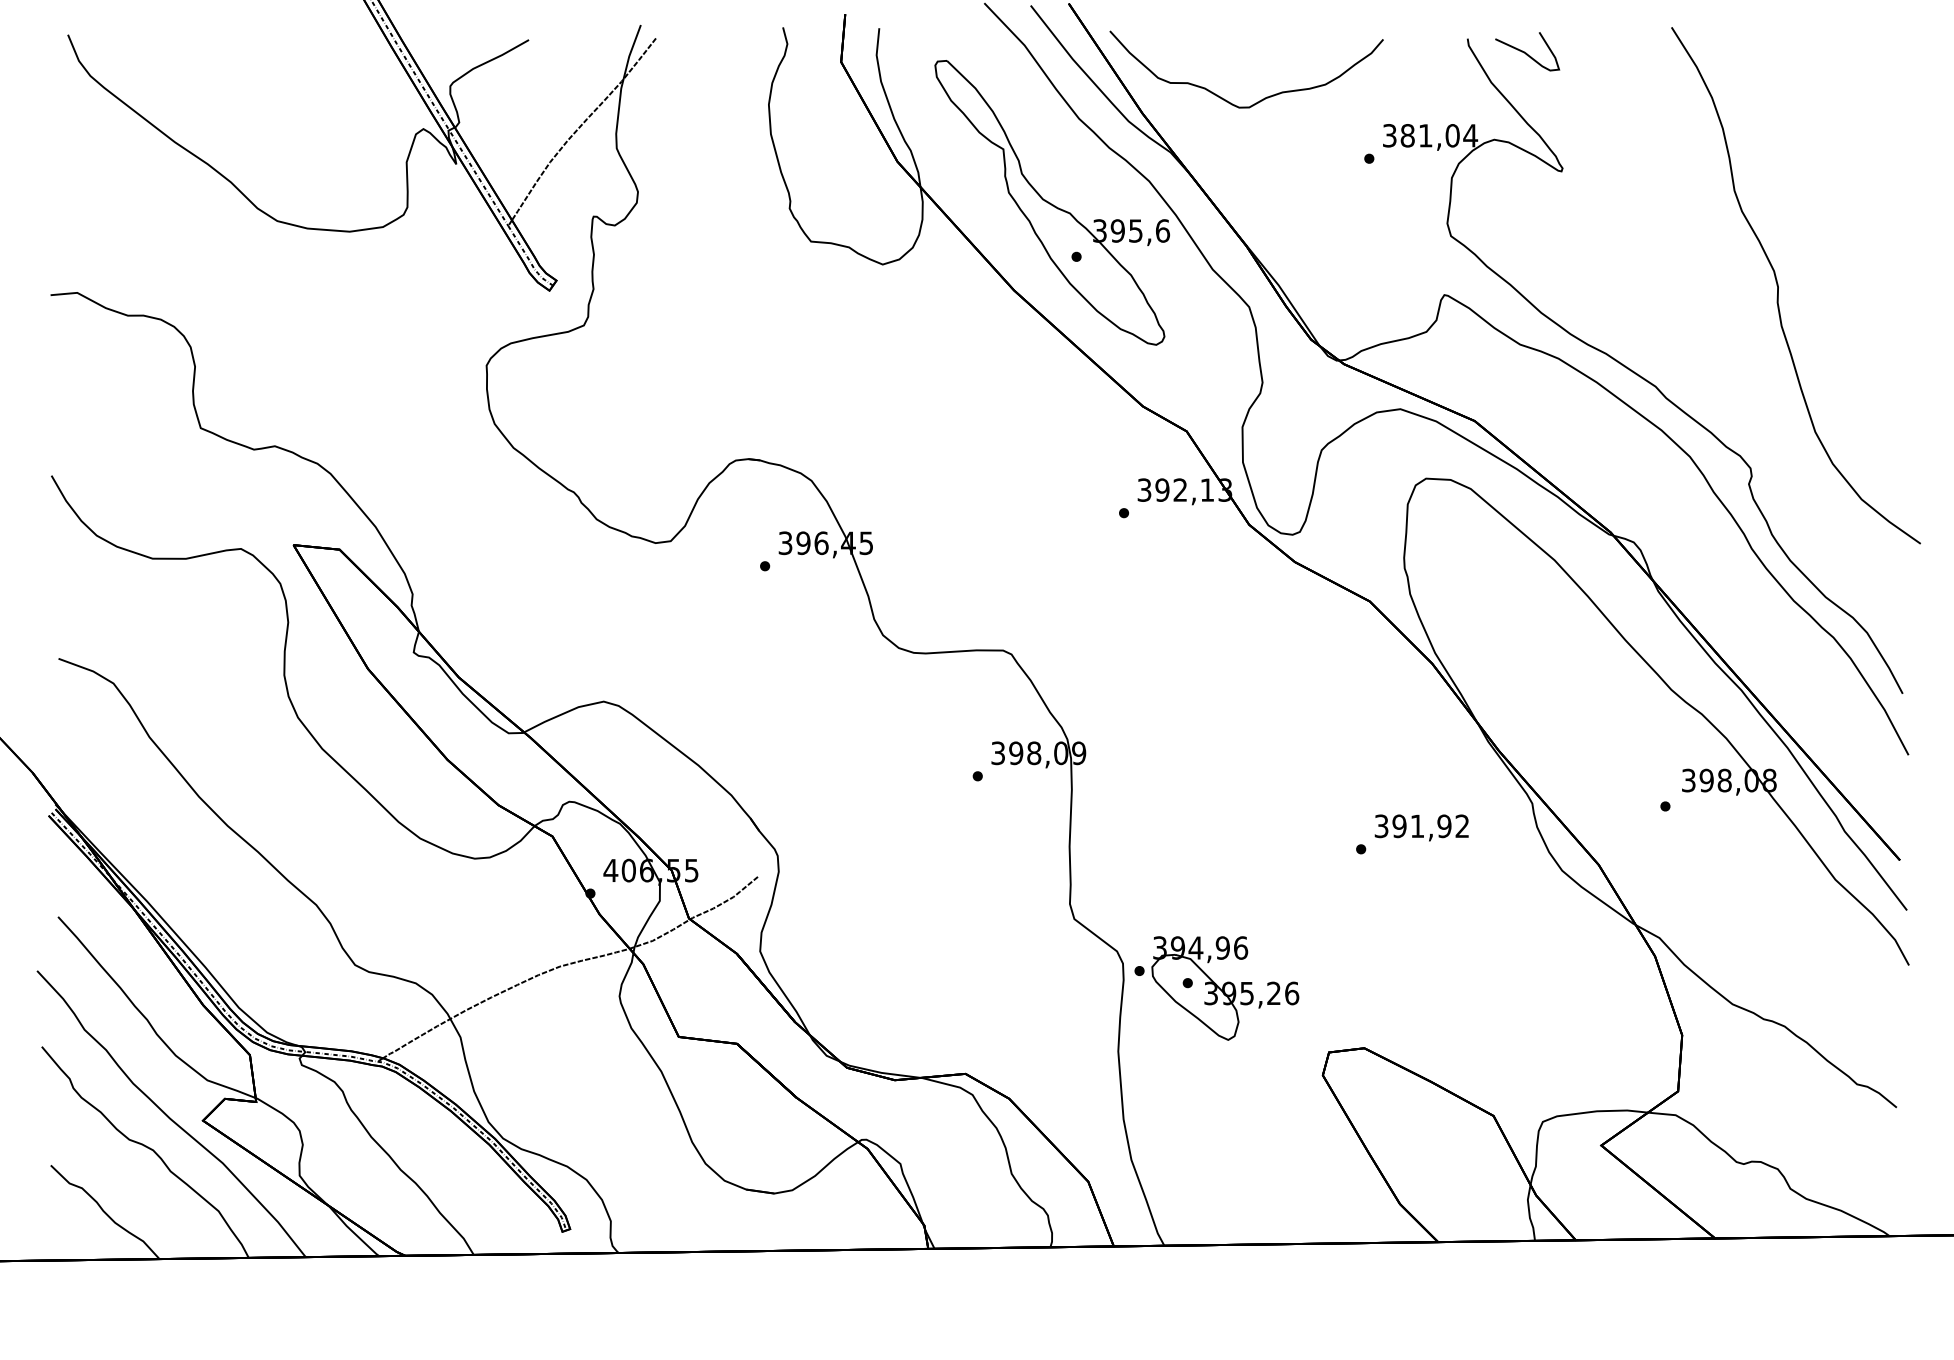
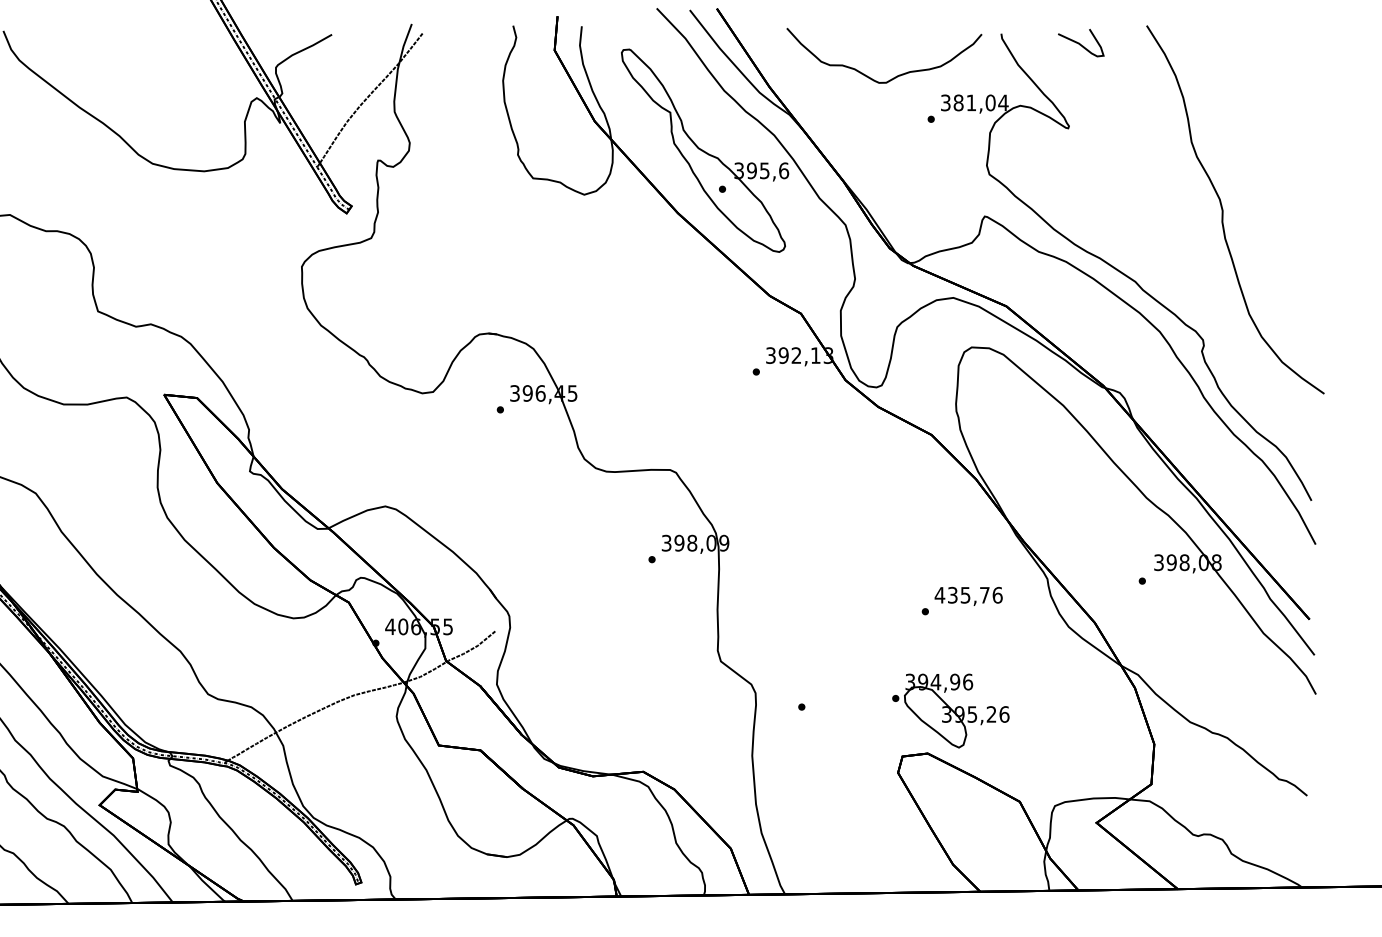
curve: (1526, 52) -> (1080, 43), moved
curve: (1264, 97) -> (897, 75), moved
text: (1421, 826) -> (968, 595), 391,92 -> 435,76
part: (1216, 988) -> (950, 710), moved

